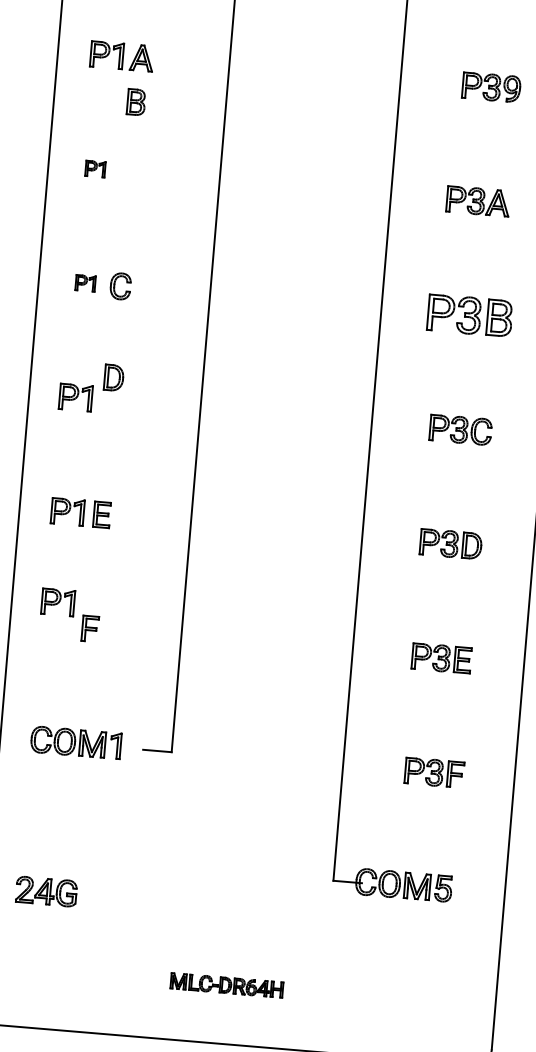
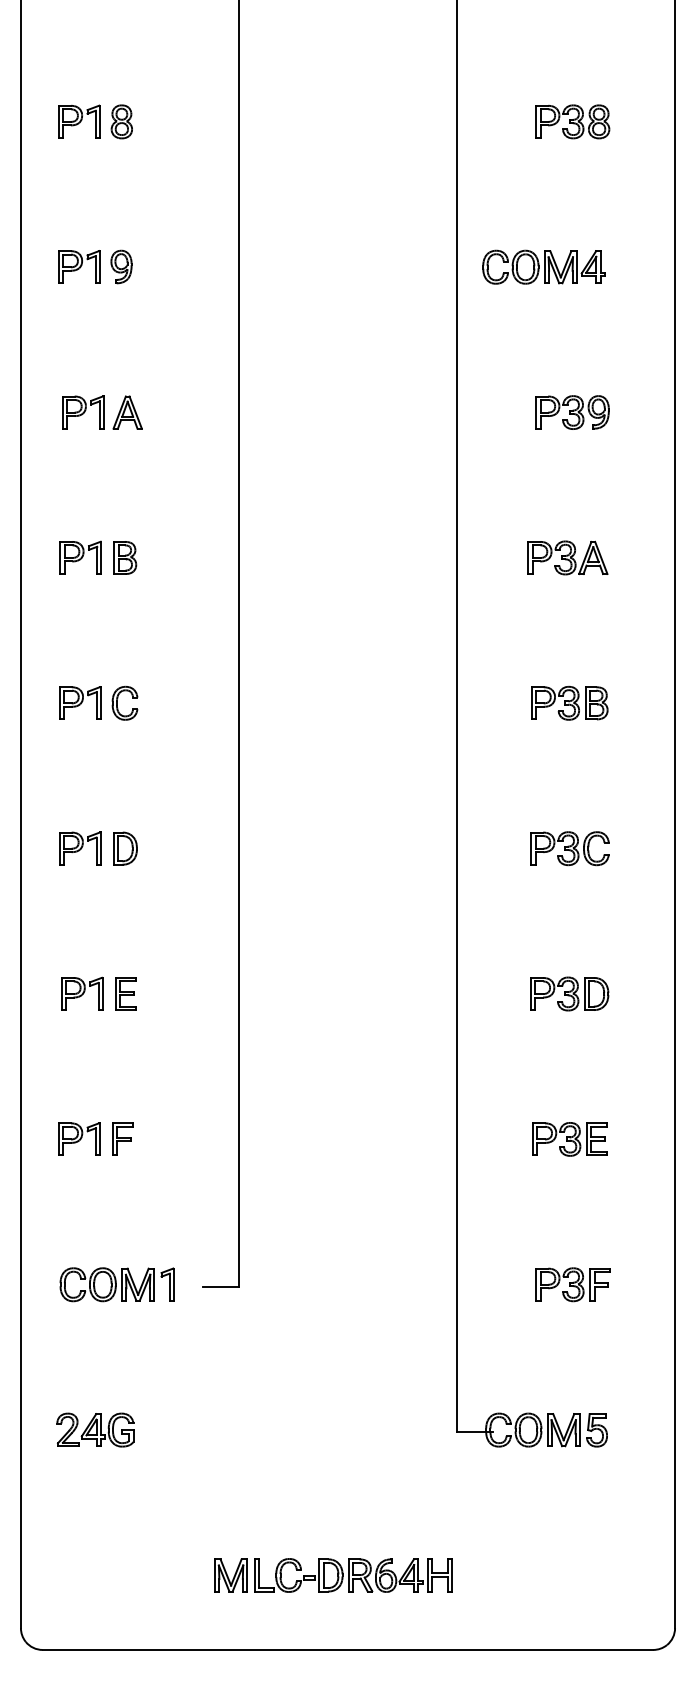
part: (136, 101) -> (125, 557), moved
part: (95, 168) -> (80, 557), size x1.67
part: (85, 282) -> (80, 702), size x1.67
part: (469, 315) -> (569, 703), size x0.71
part: (114, 377) -> (125, 848), moved
part: (58, 601) -> (79, 1138), moved
part: (46, 891) -> (95, 1429), moved
part: (226, 985) -> (333, 1575), size x1.67

